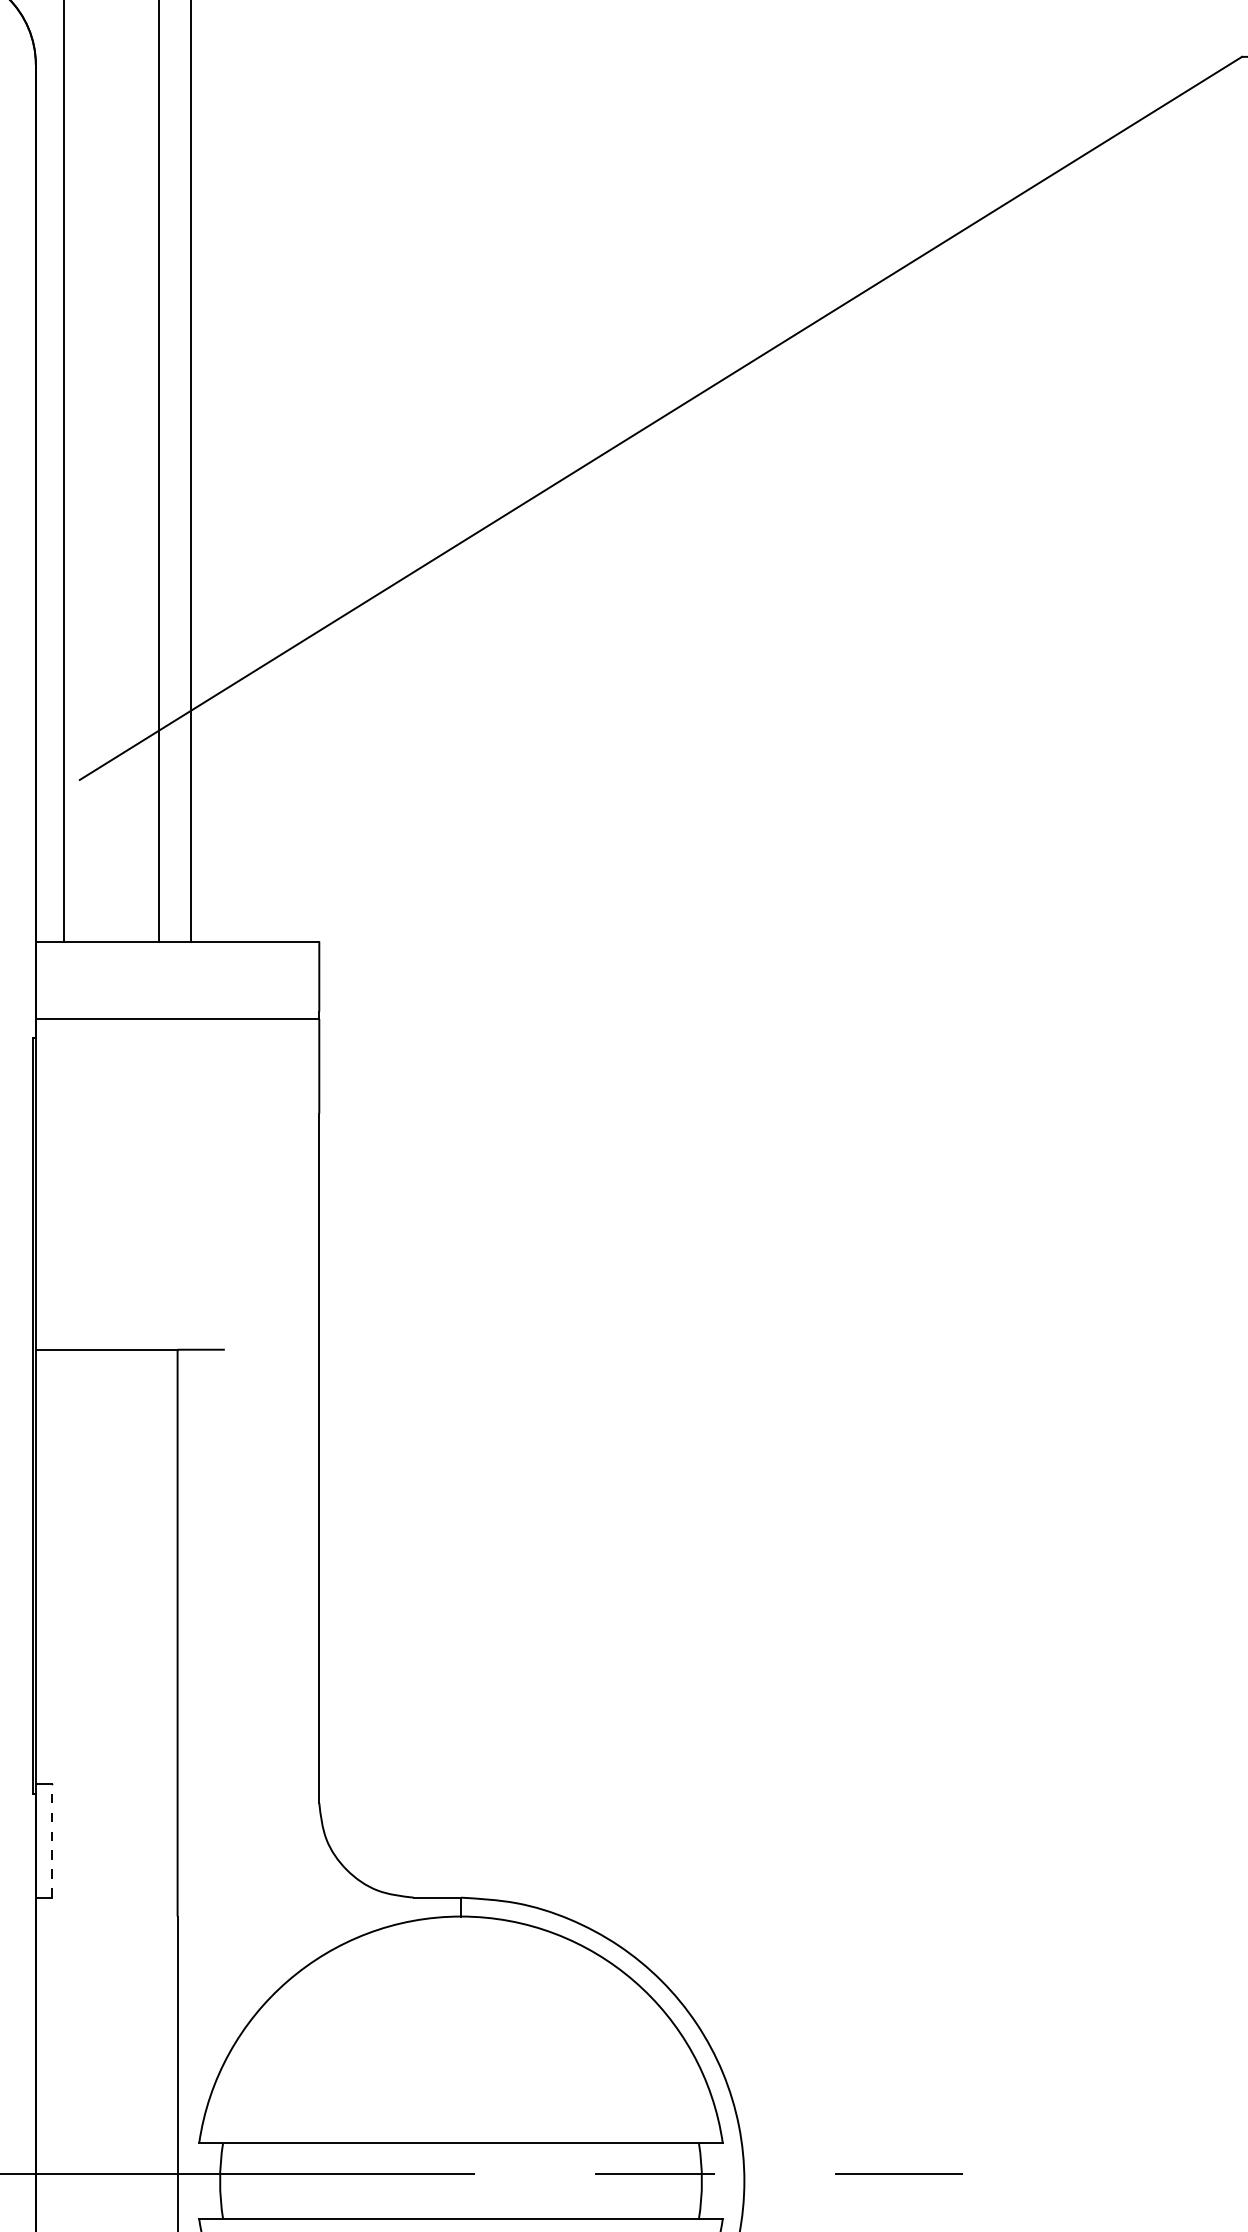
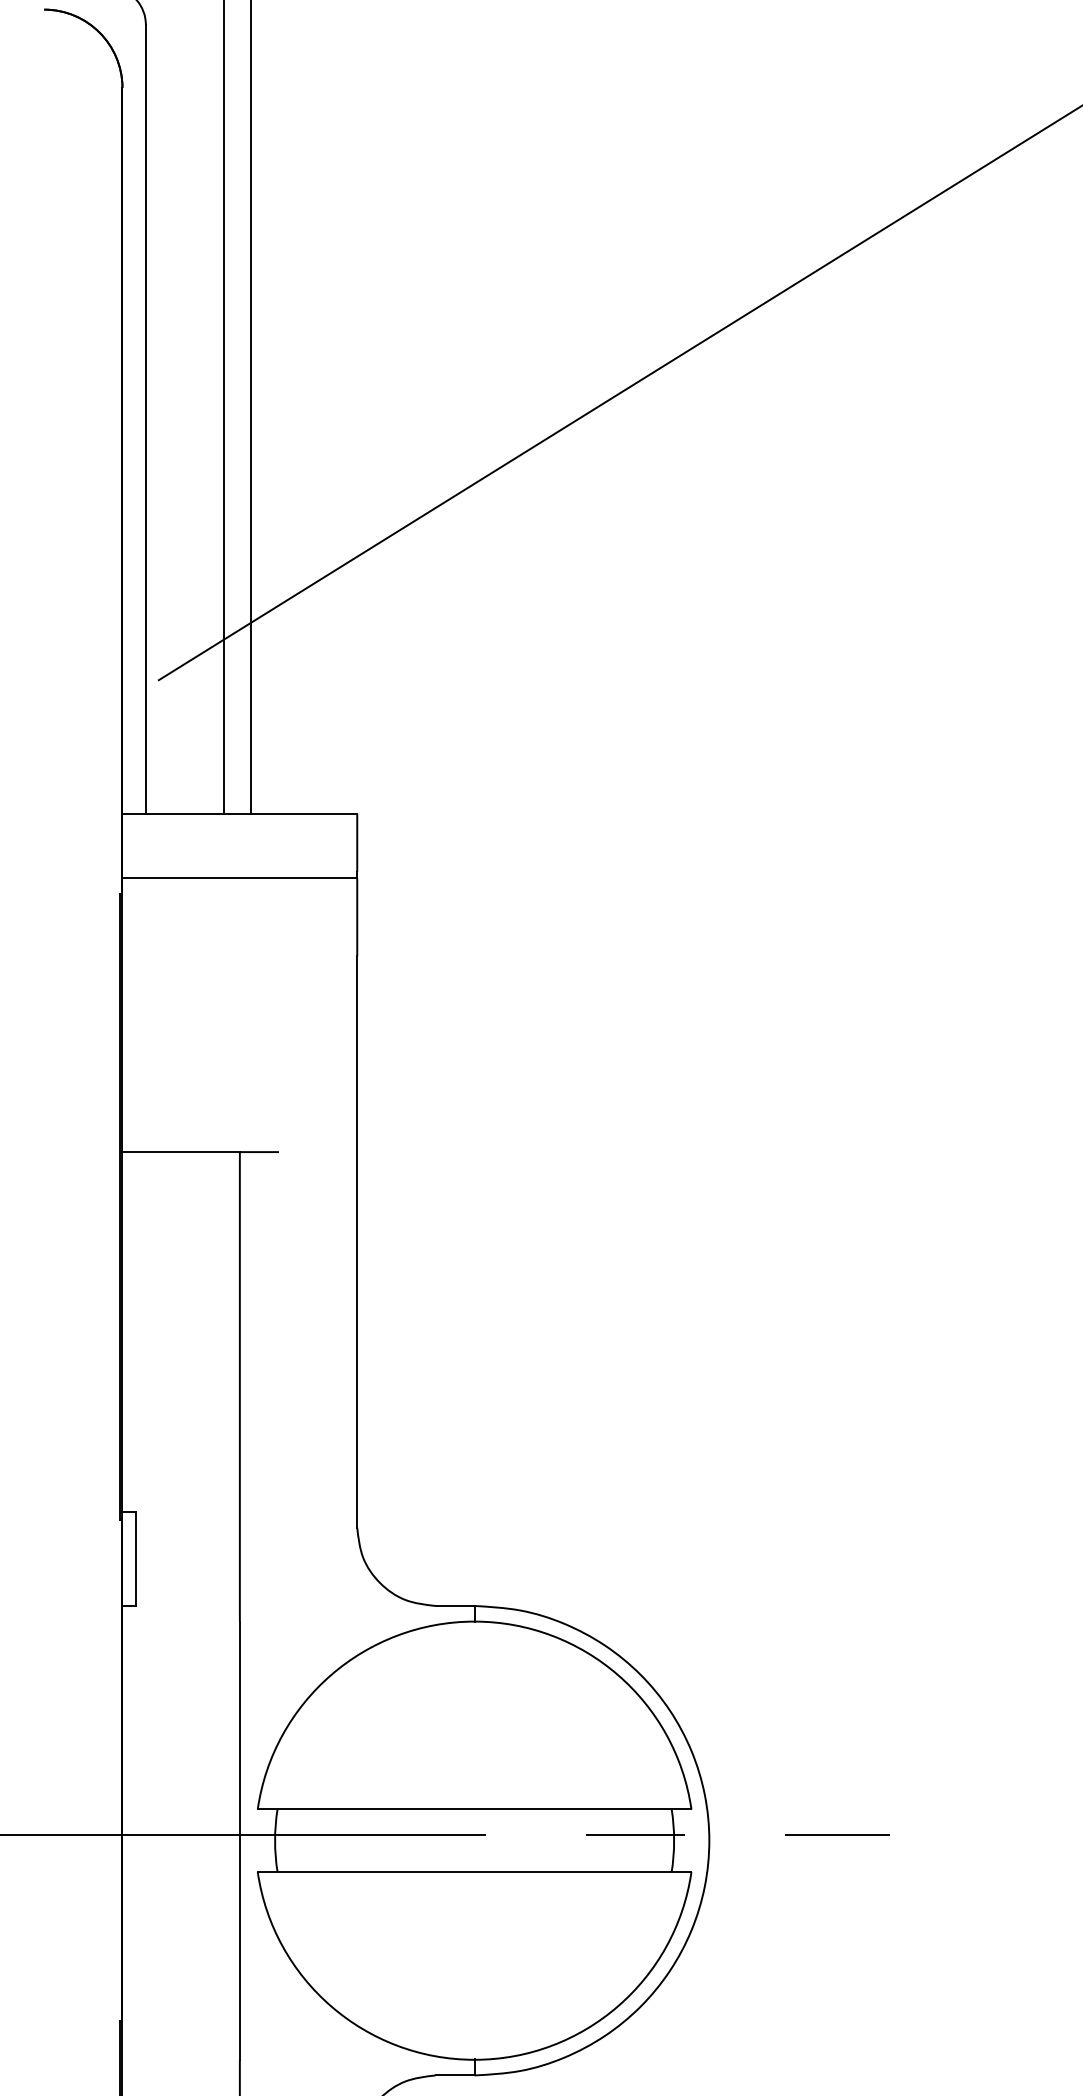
line: (51, 1841) -> (135, 1559), dashed -> solid

